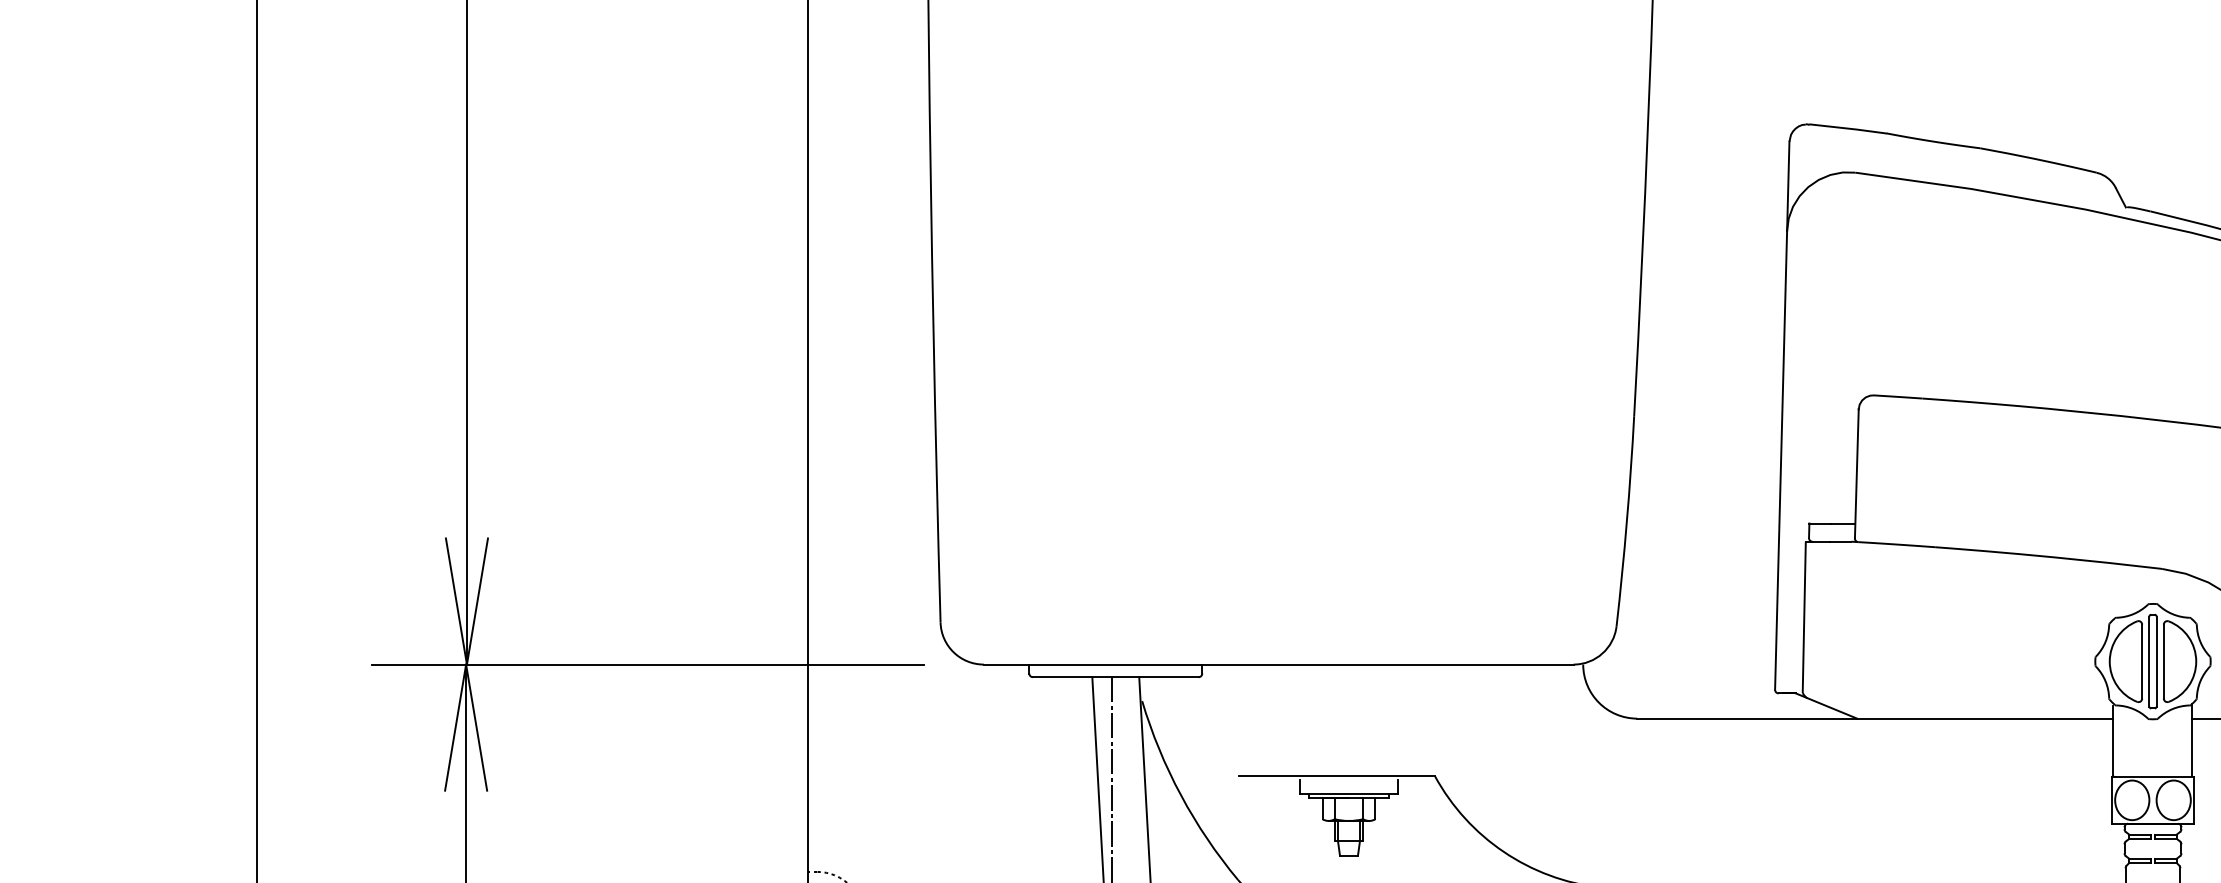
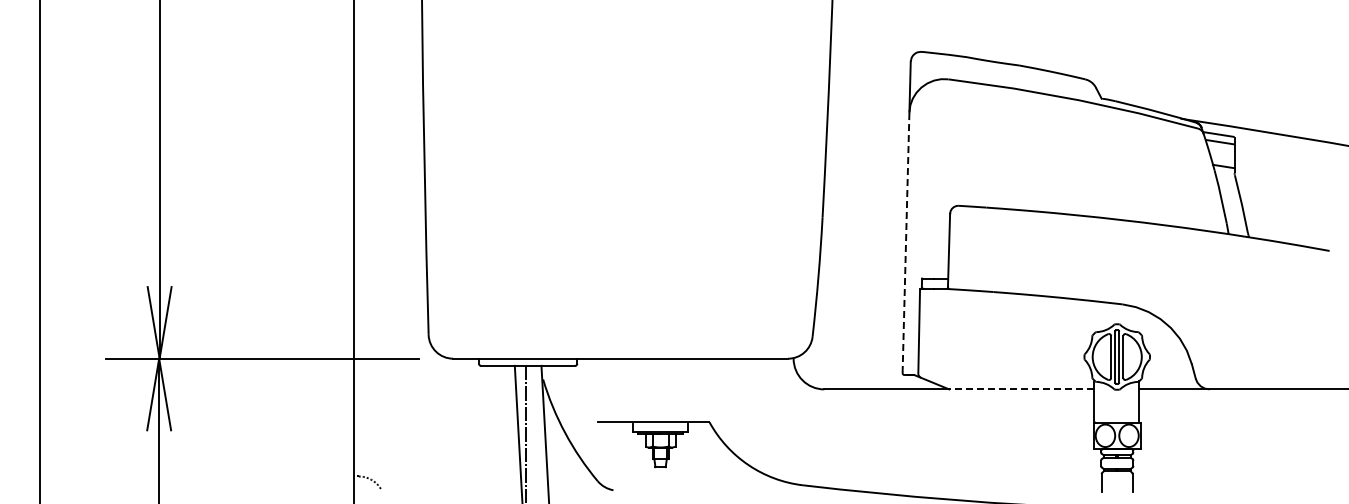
line: (1781, 459) -> (906, 242), solid -> dashed
line: (1984, 718) -> (1021, 389), solid -> dashed

